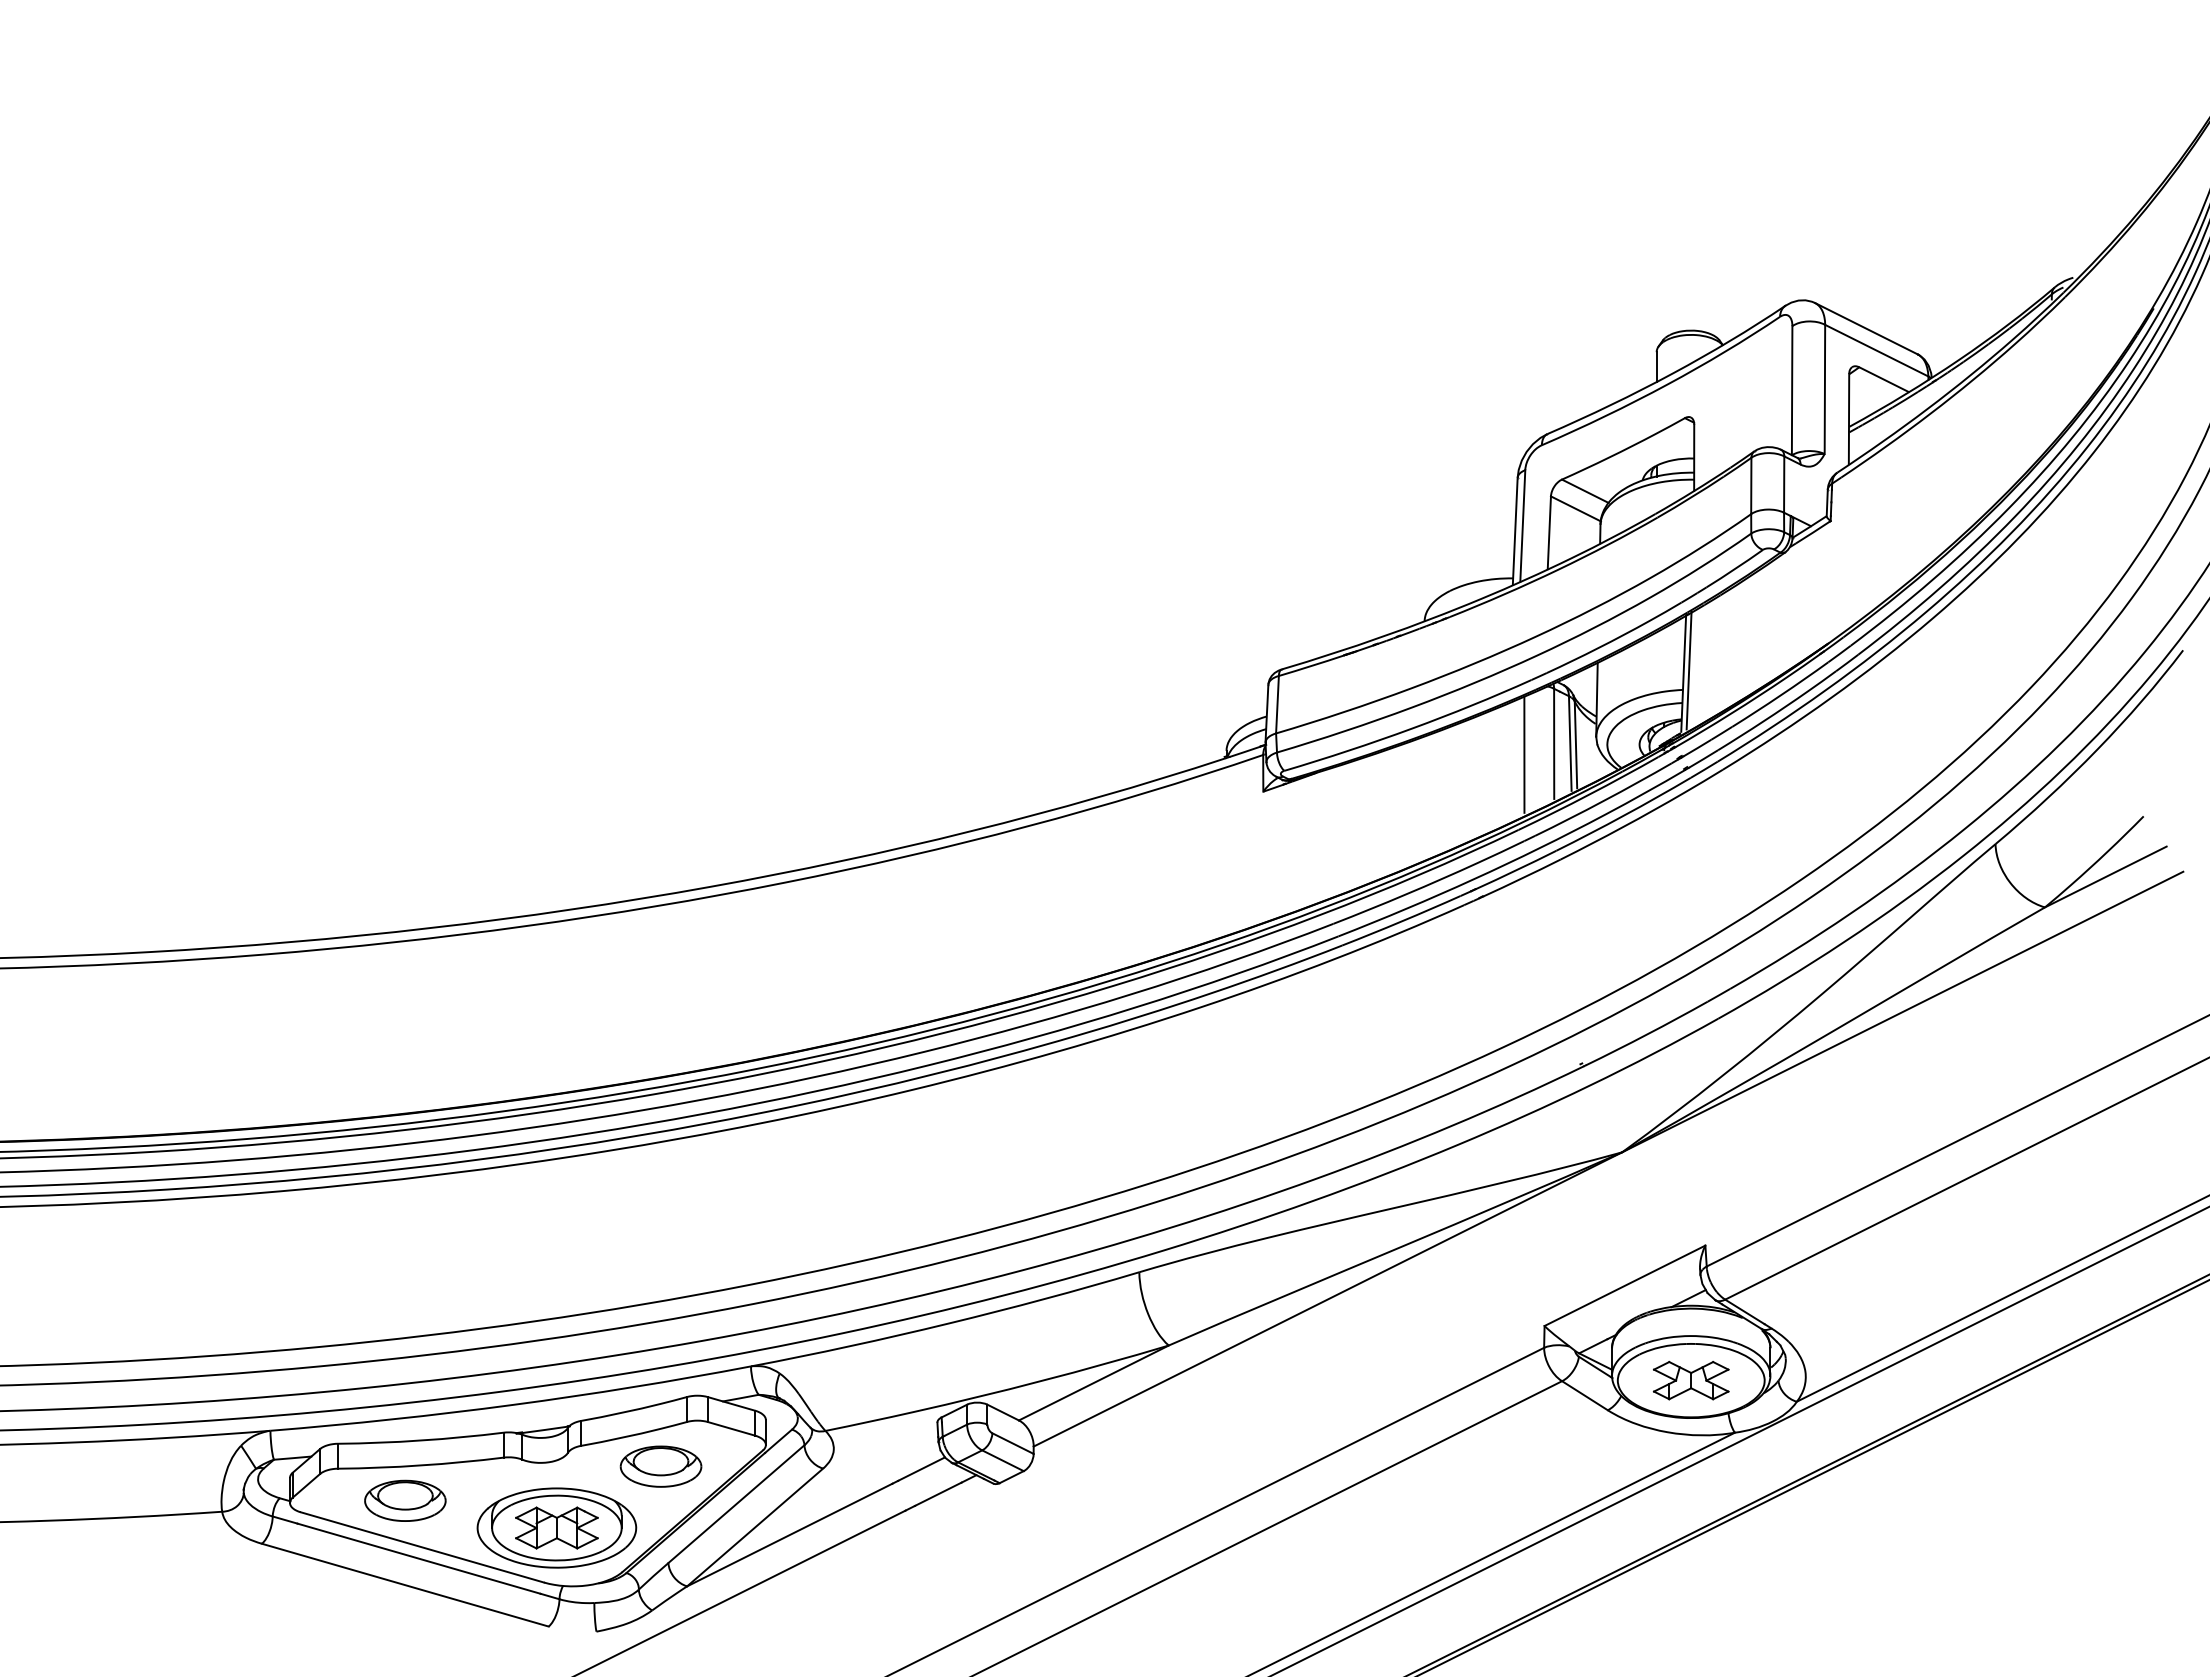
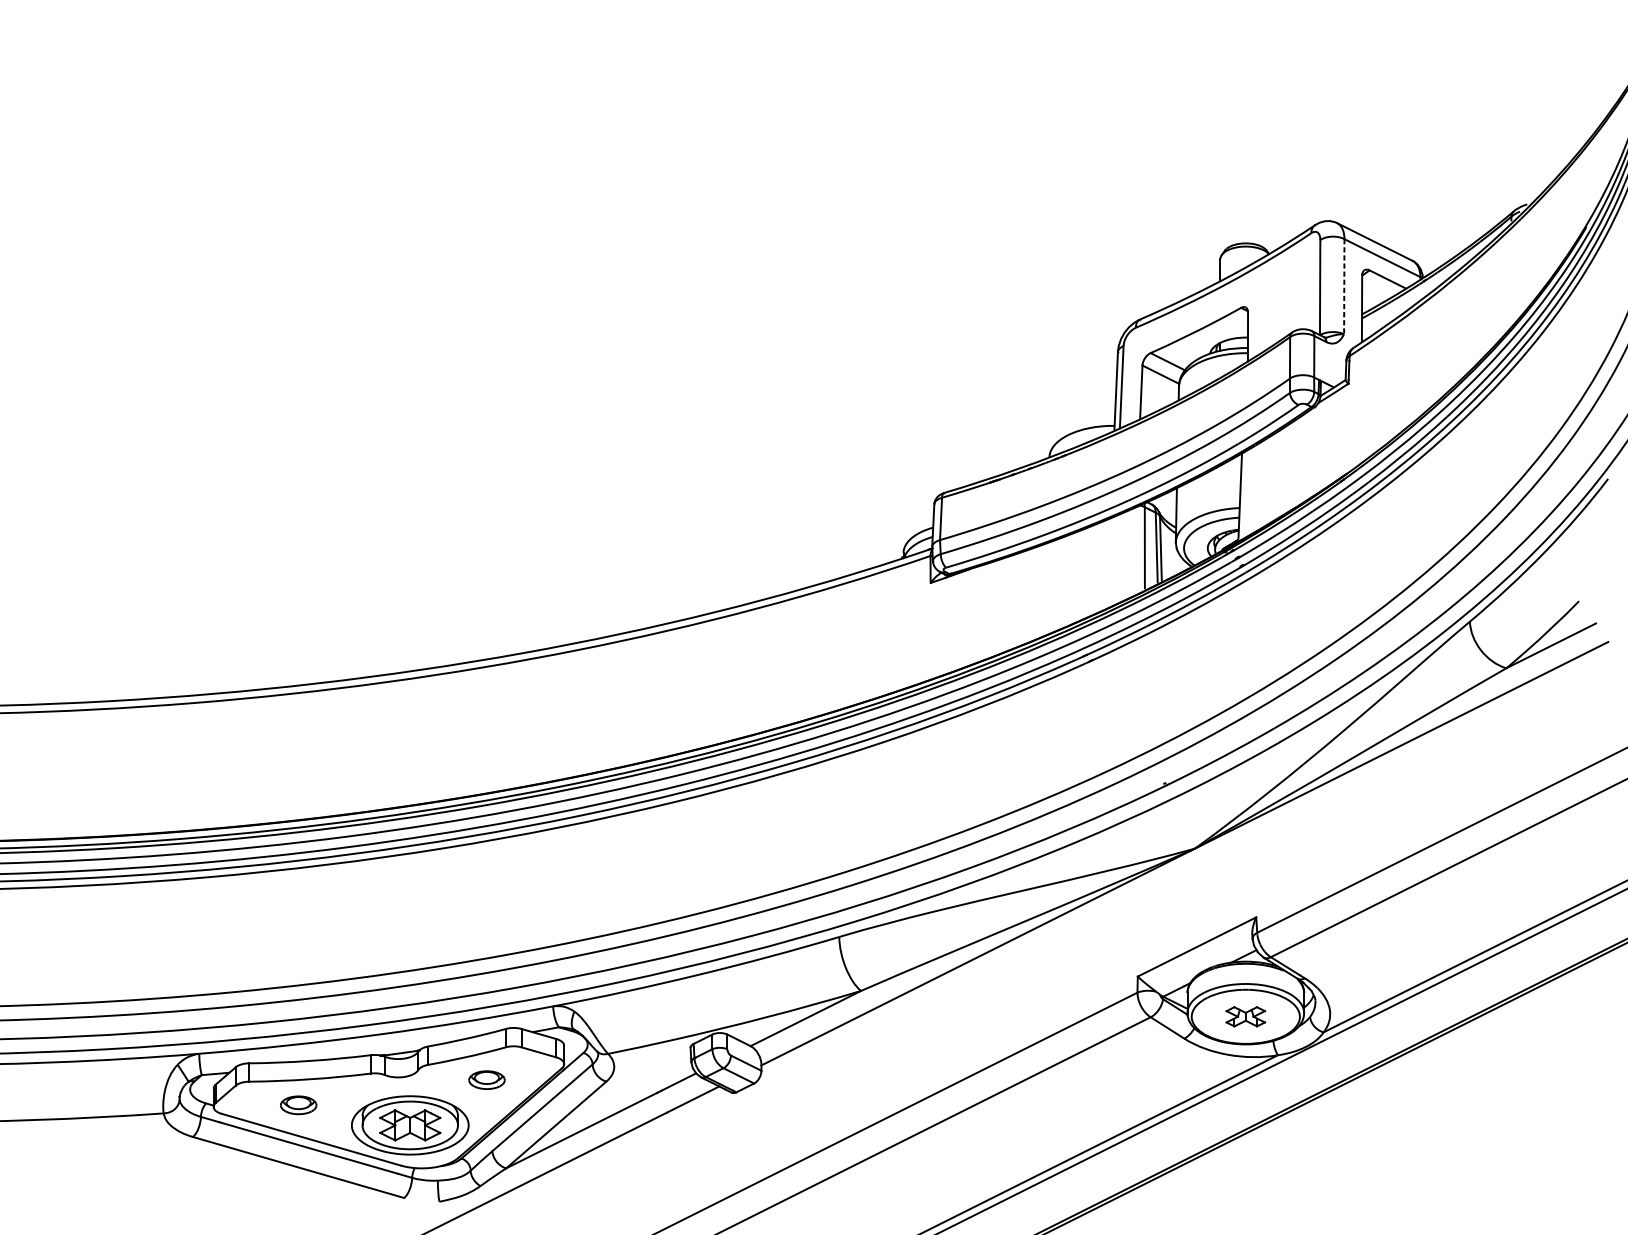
line: (1824, 389) -> (1343, 286), solid -> dashed
line: (1688, 670) -> (1243, 493), removed
line: (1524, 754) -> (1123, 555), removed
part: (1690, 1380) -> (1245, 1016), size x0.7
part: (660, 1466) -> (486, 1080), size x0.6
part: (405, 1500) -> (298, 1105), size x0.6

